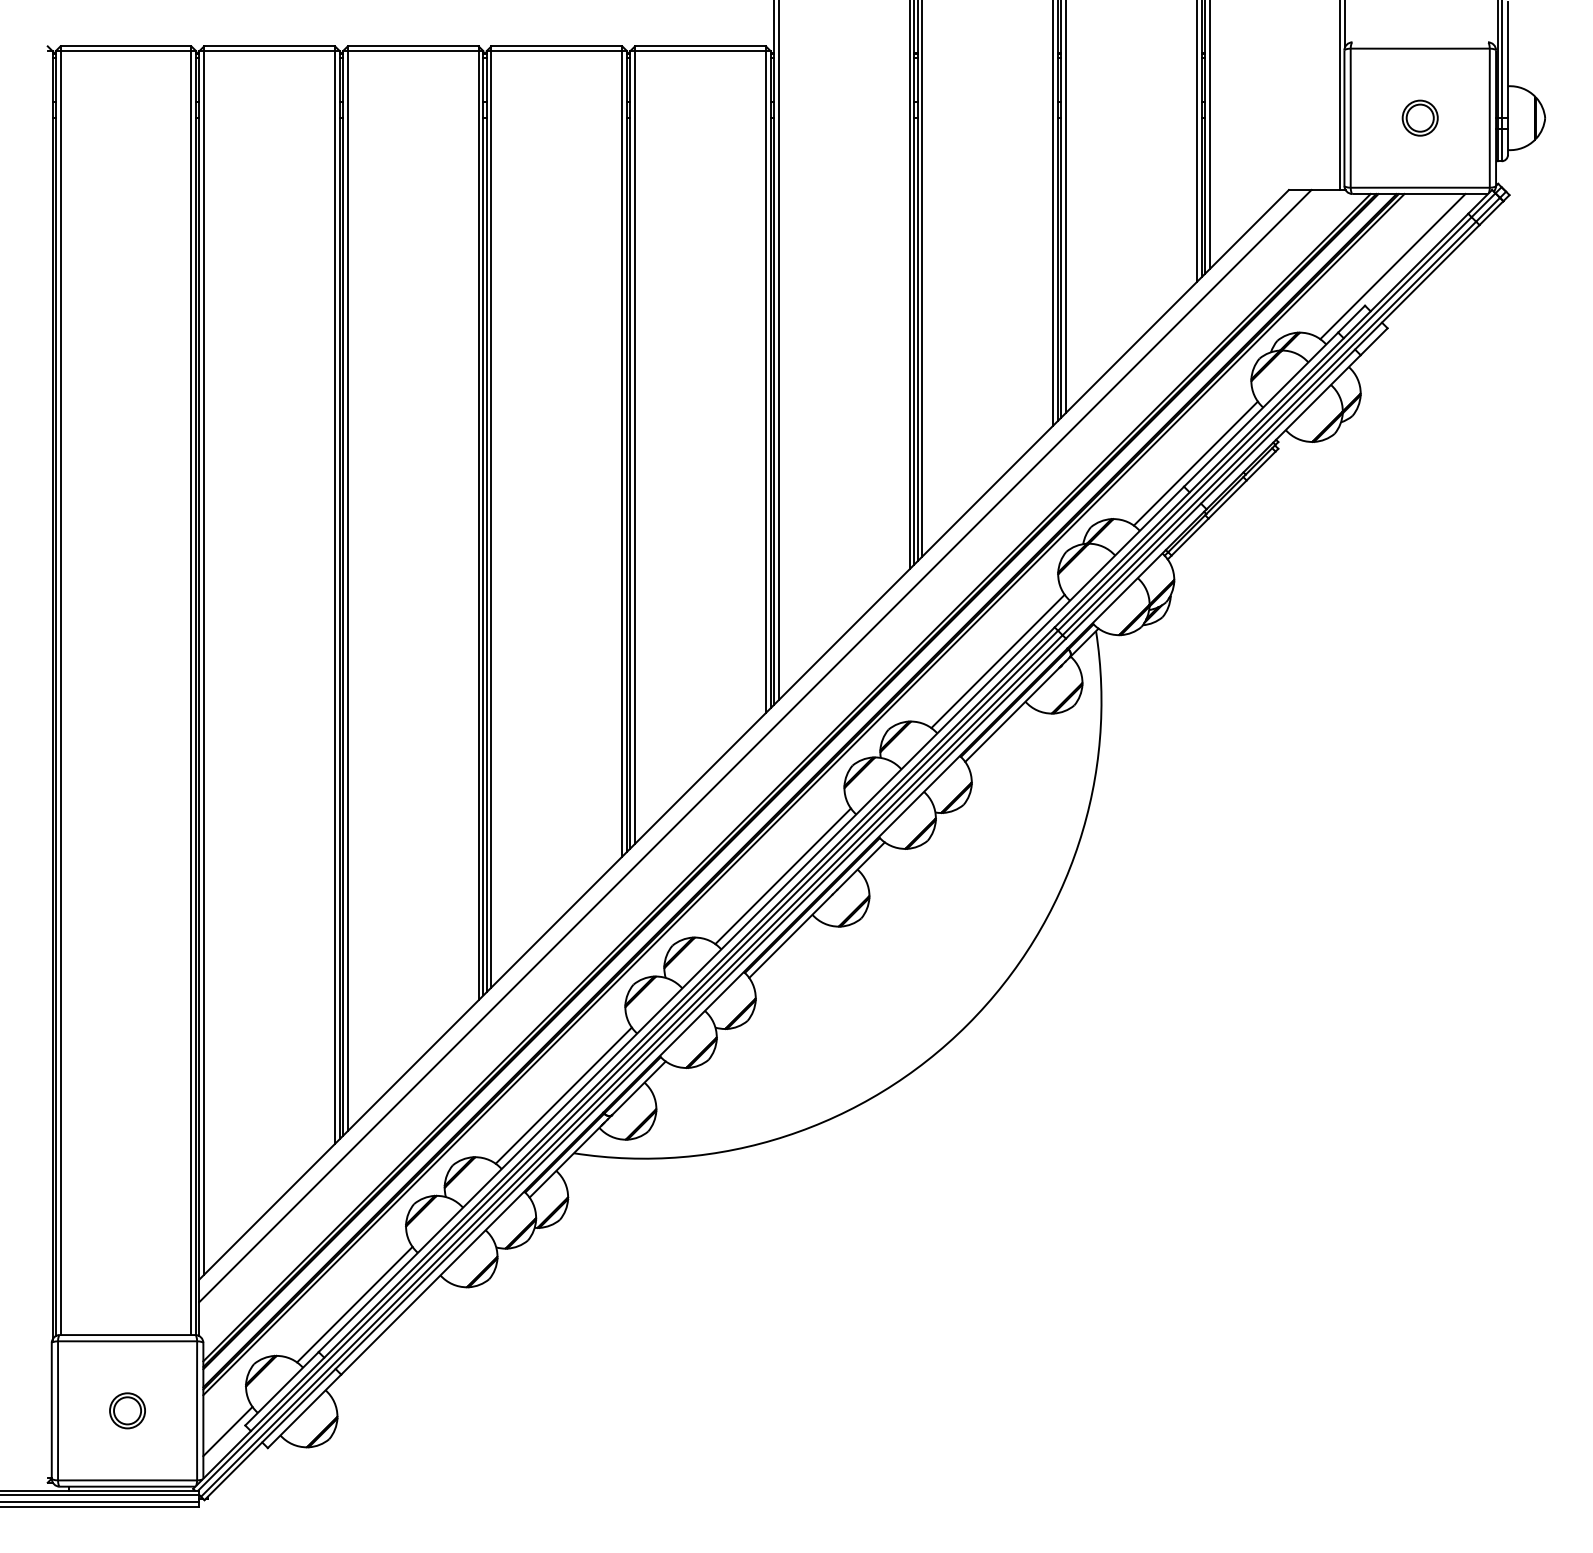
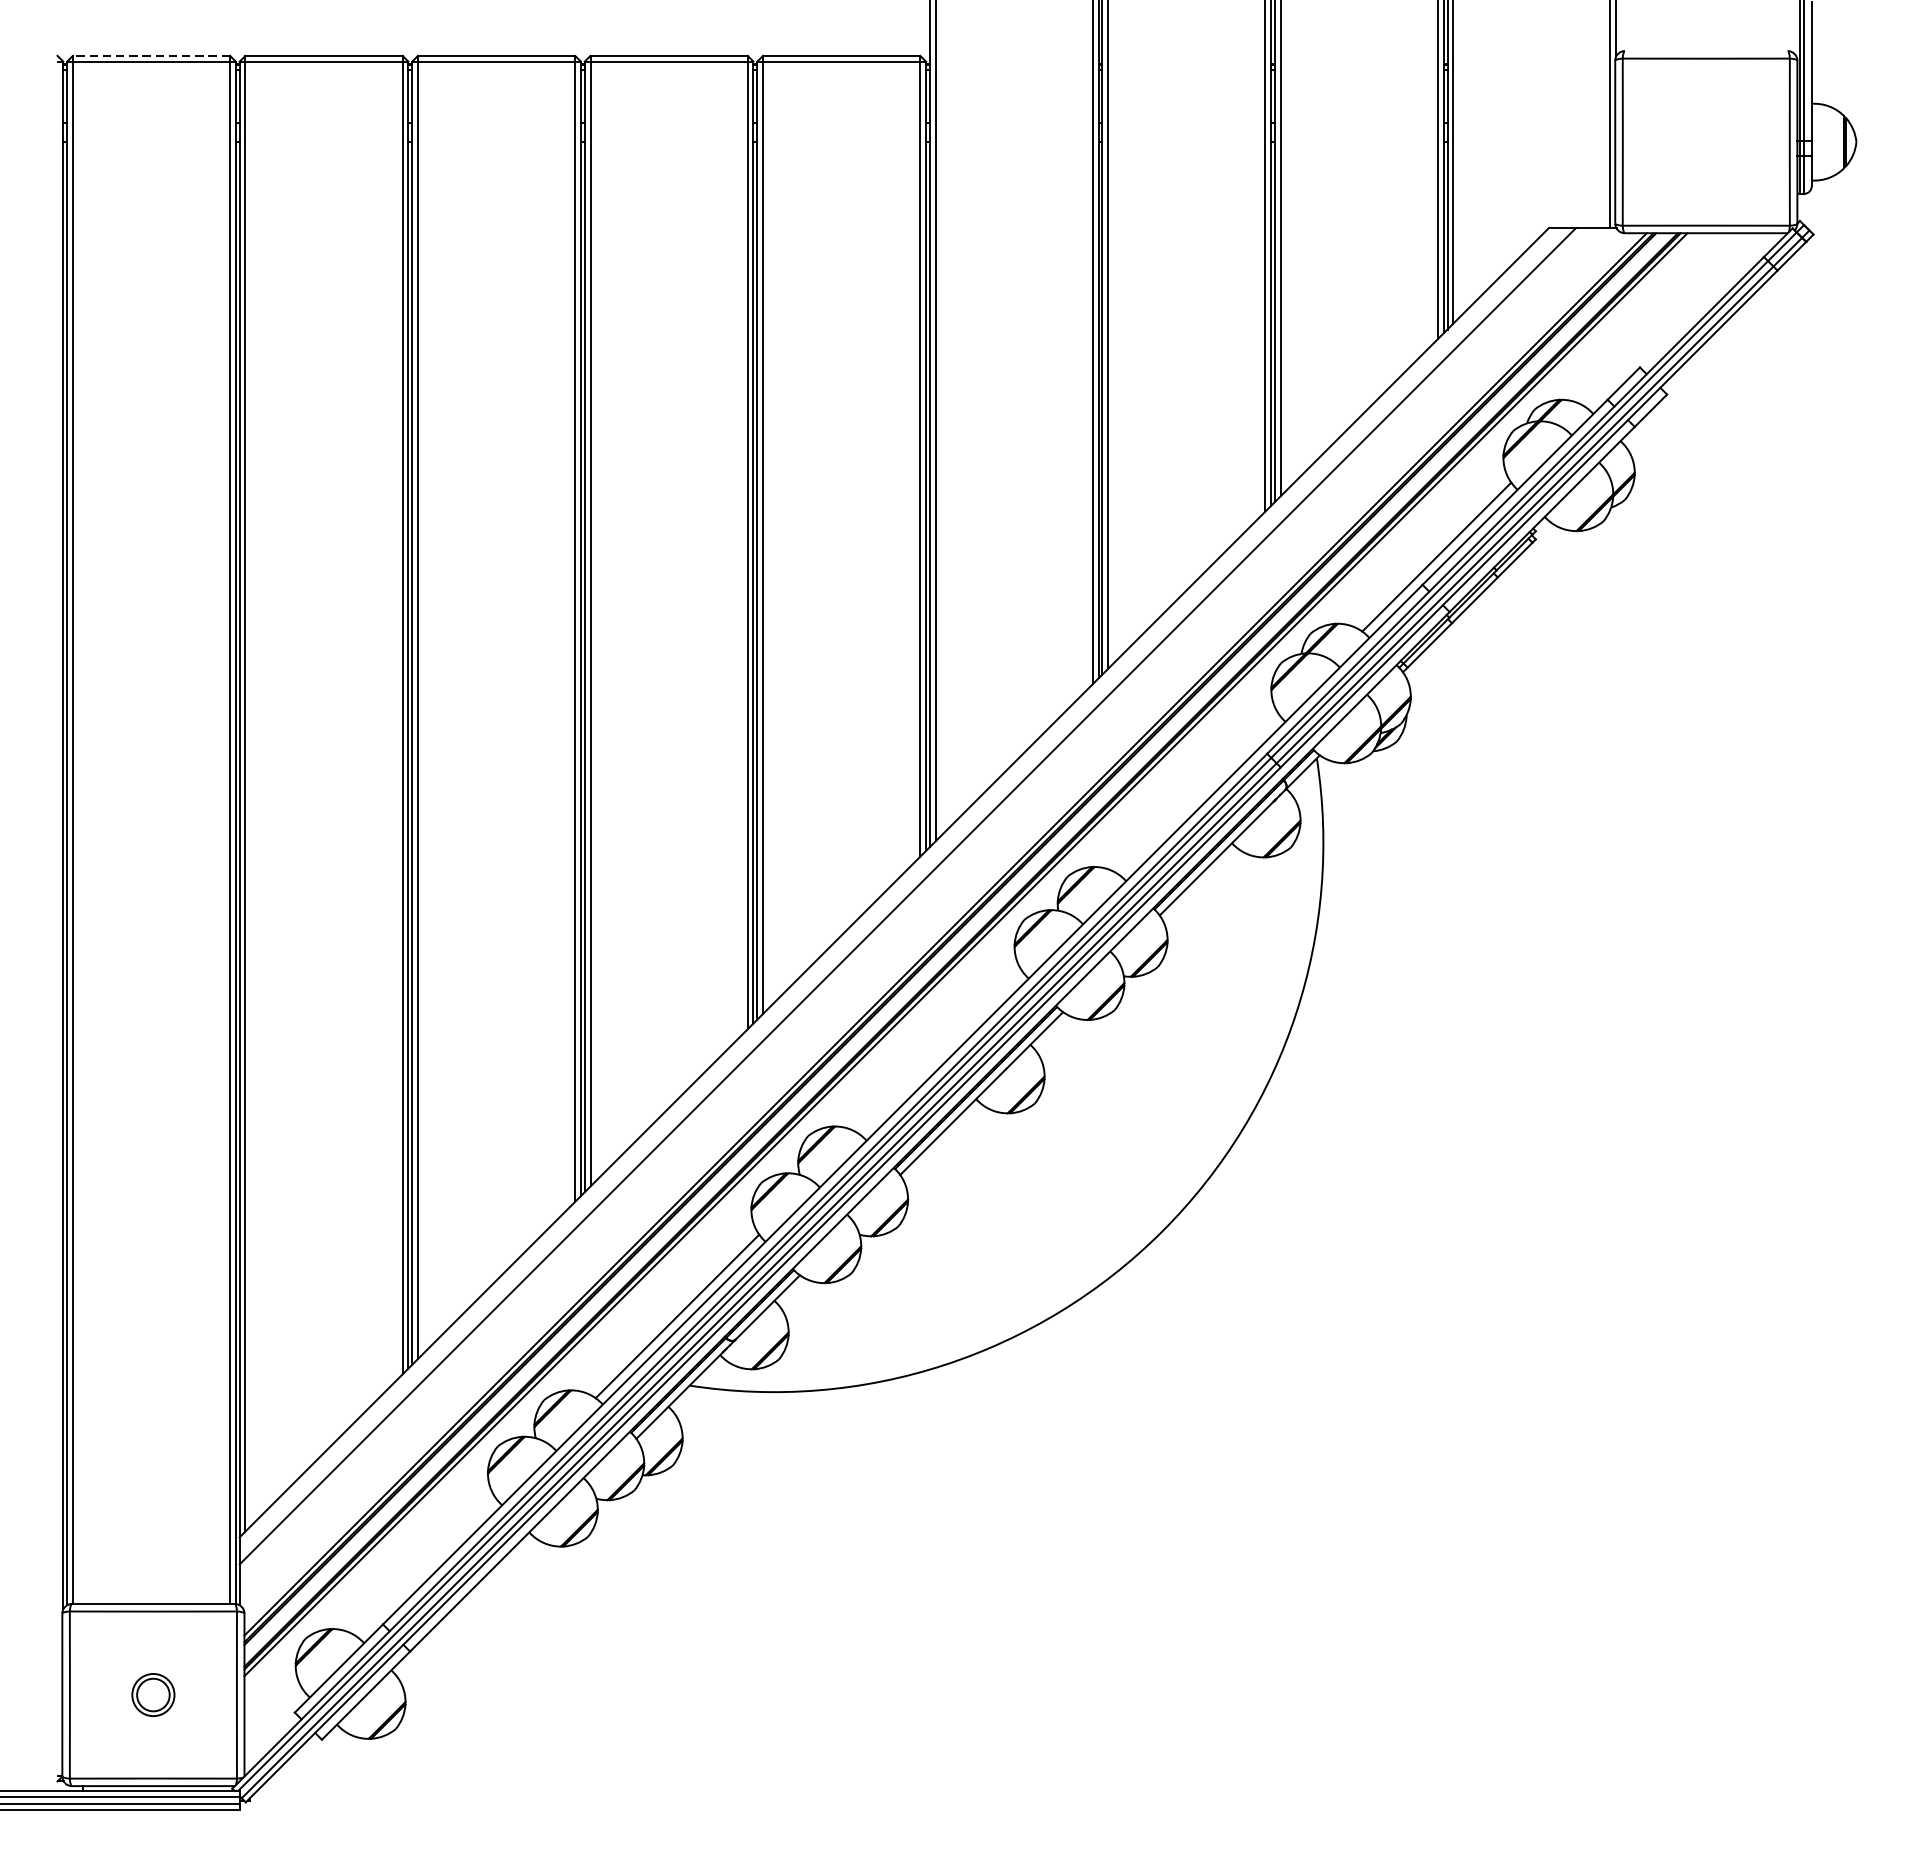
line: (125, 46) -> (150, 56), solid -> dashed
part: (1419, 117) -> (1705, 141), removed
line: (1392, 266) -> (1672, 320), removed
line: (997, 661) -> (1198, 794), removed
line: (782, 876) -> (940, 1053), removed
line: (354, 1304) -> (426, 1567), removed
line: (227, 1431) -> (273, 1719), removed

